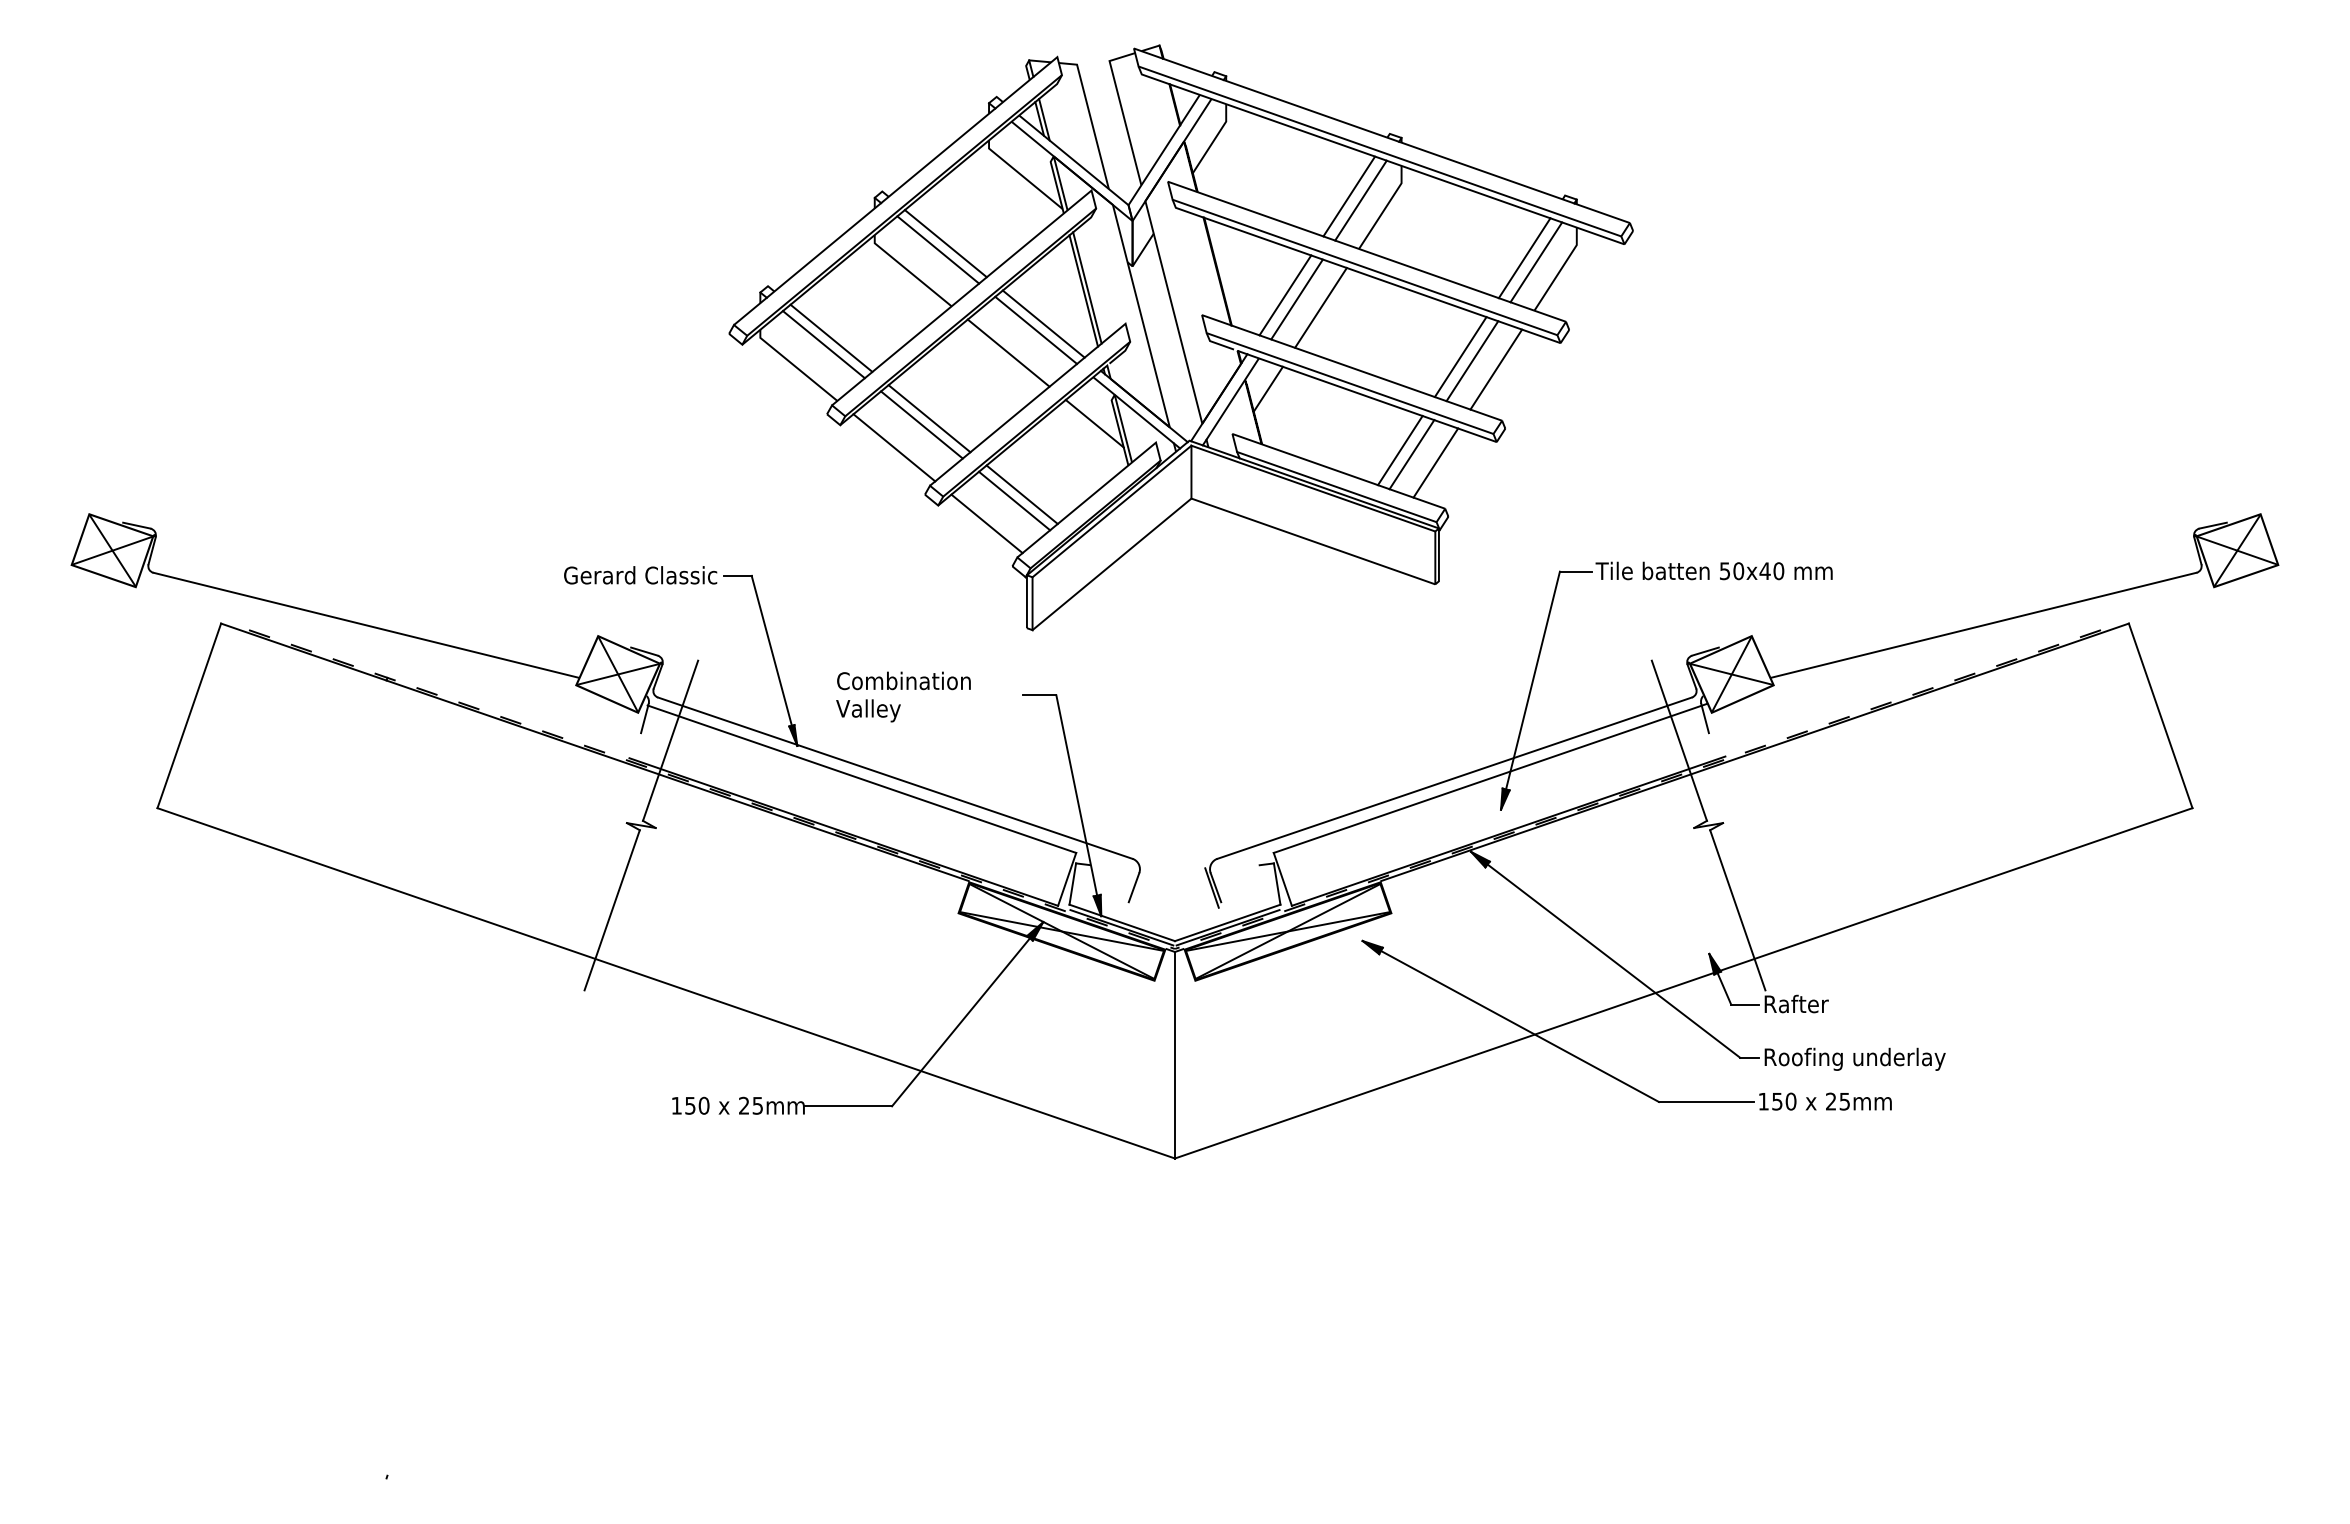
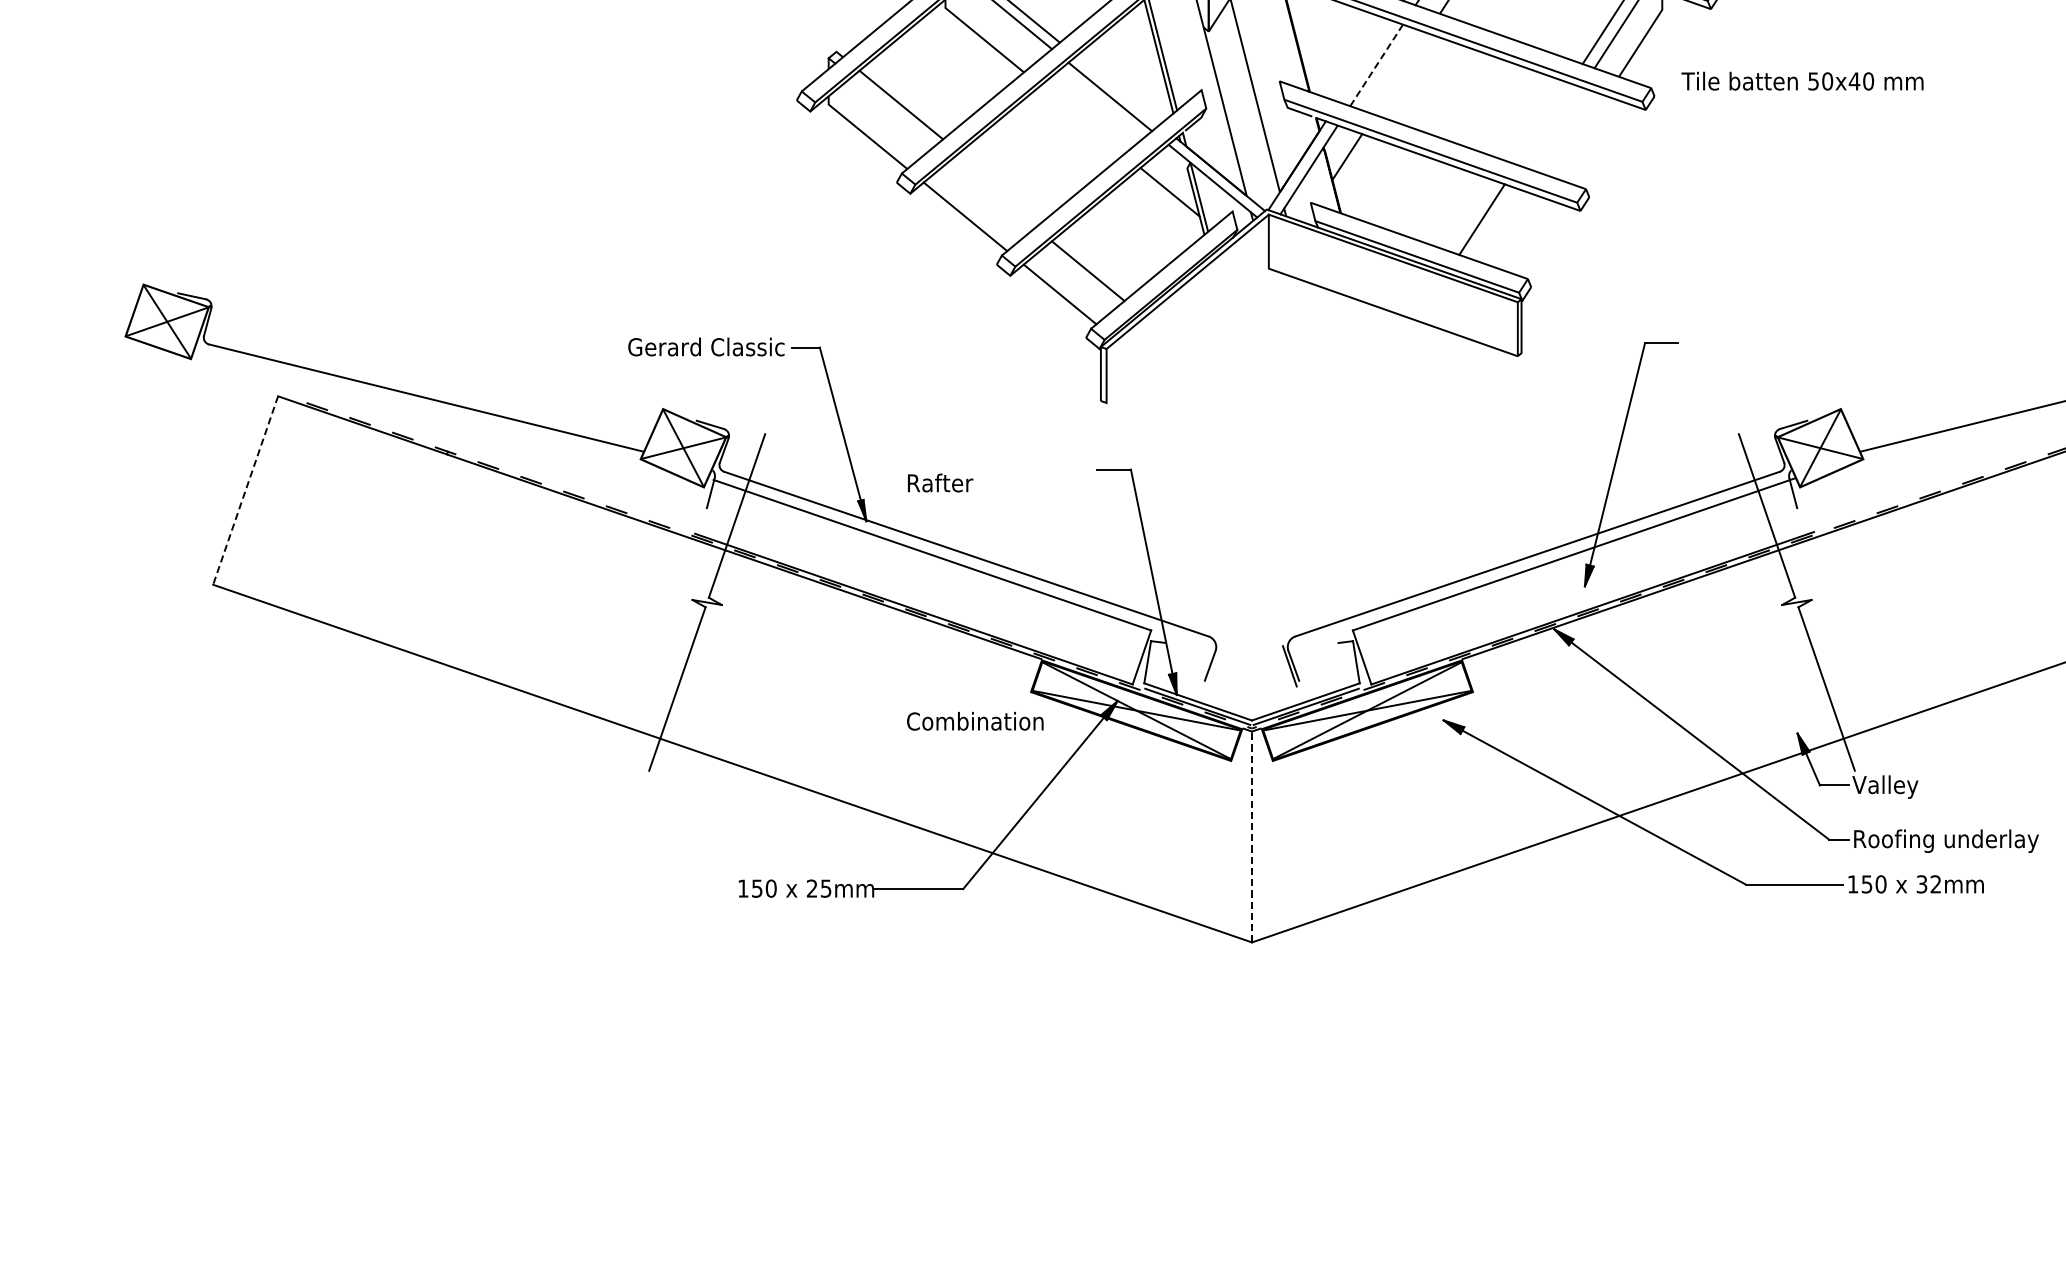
line: (1285, 295) -> (1364, 61), removed
line: (1297, 299) -> (1377, 65), solid -> dashed
line: (1320, 307) -> (1400, 73), removed
line: (1043, 323) -> (1117, 89), removed
line: (823, 344) -> (893, 111), removed
line: (1008, 352) -> (1082, 119), removed
line: (1460, 357) -> (1543, 124), removed
line: (1472, 361) -> (1555, 128), removed
line: (1496, 369) -> (1580, 136), removed
line: (929, 418) -> (1001, 186), removed
line: (921, 424) -> (993, 193), removed
line: (1411, 454) -> (1493, 223), removed
line: (1435, 462) -> (1518, 231), removed
line: (1021, 494) -> (1095, 264), removed
line: (1111, 564) -> (1187, 335), removed
text: (1713, 570) -> (1801, 80), moved
text: (903, 680) -> (974, 720), moved
text: (868, 710) -> (939, 485), Valley -> Rafter
line: (189, 715) -> (245, 490), solid -> dashed
text: (1795, 1005) -> (1885, 786), Rafter -> Valley
line: (1175, 1054) -> (1252, 836), solid -> dashed
text: (1837, 1101) -> (1928, 884), 25mm -> 32mm

